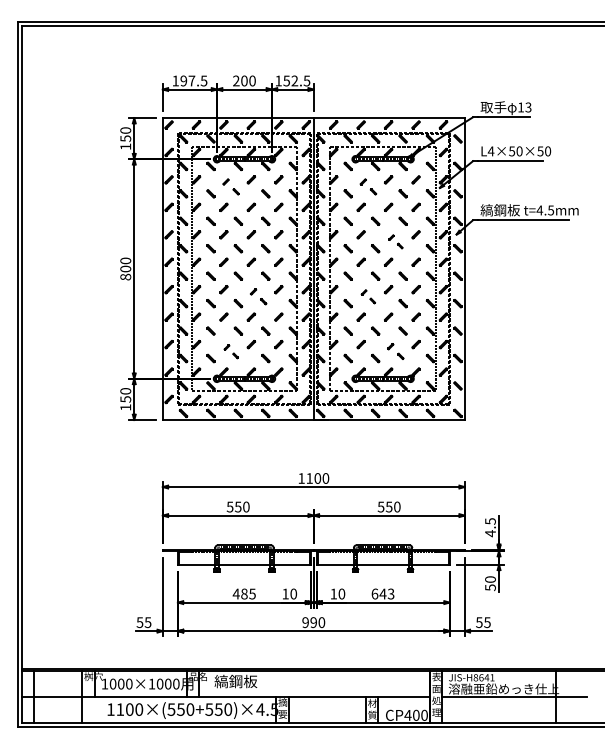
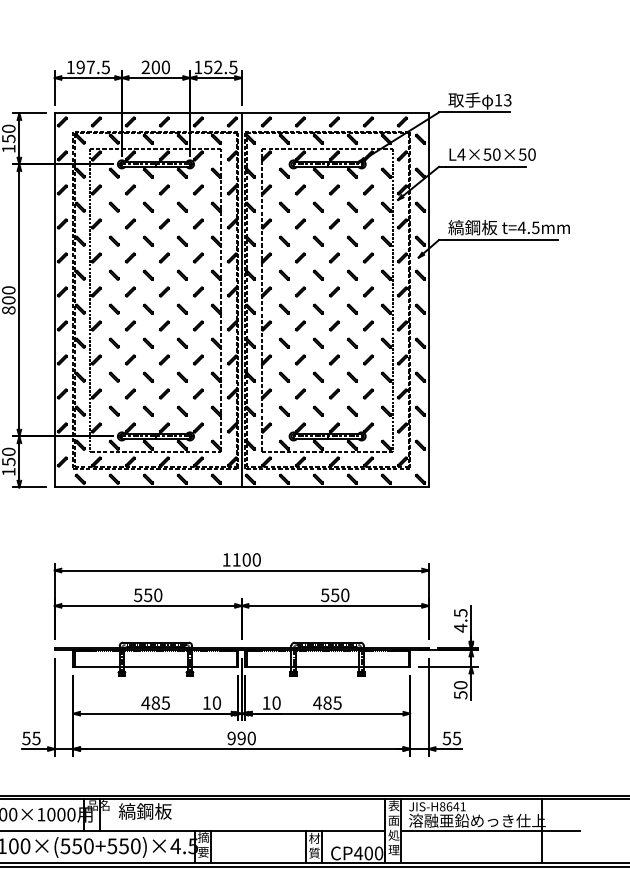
part: (230, 186) -> (138, 198), size x1.43
part: (368, 186) -> (309, 198), size x1.43
part: (395, 241) -> (343, 266), size x1.67
part: (258, 296) -> (173, 334), size x1.43
part: (368, 296) -> (309, 334), size x1.67
part: (231, 351) -> (139, 402), size x1.67
part: (395, 351) -> (343, 402), size x1.43
text: (382, 593) -> (326, 702), 643 -> 485

